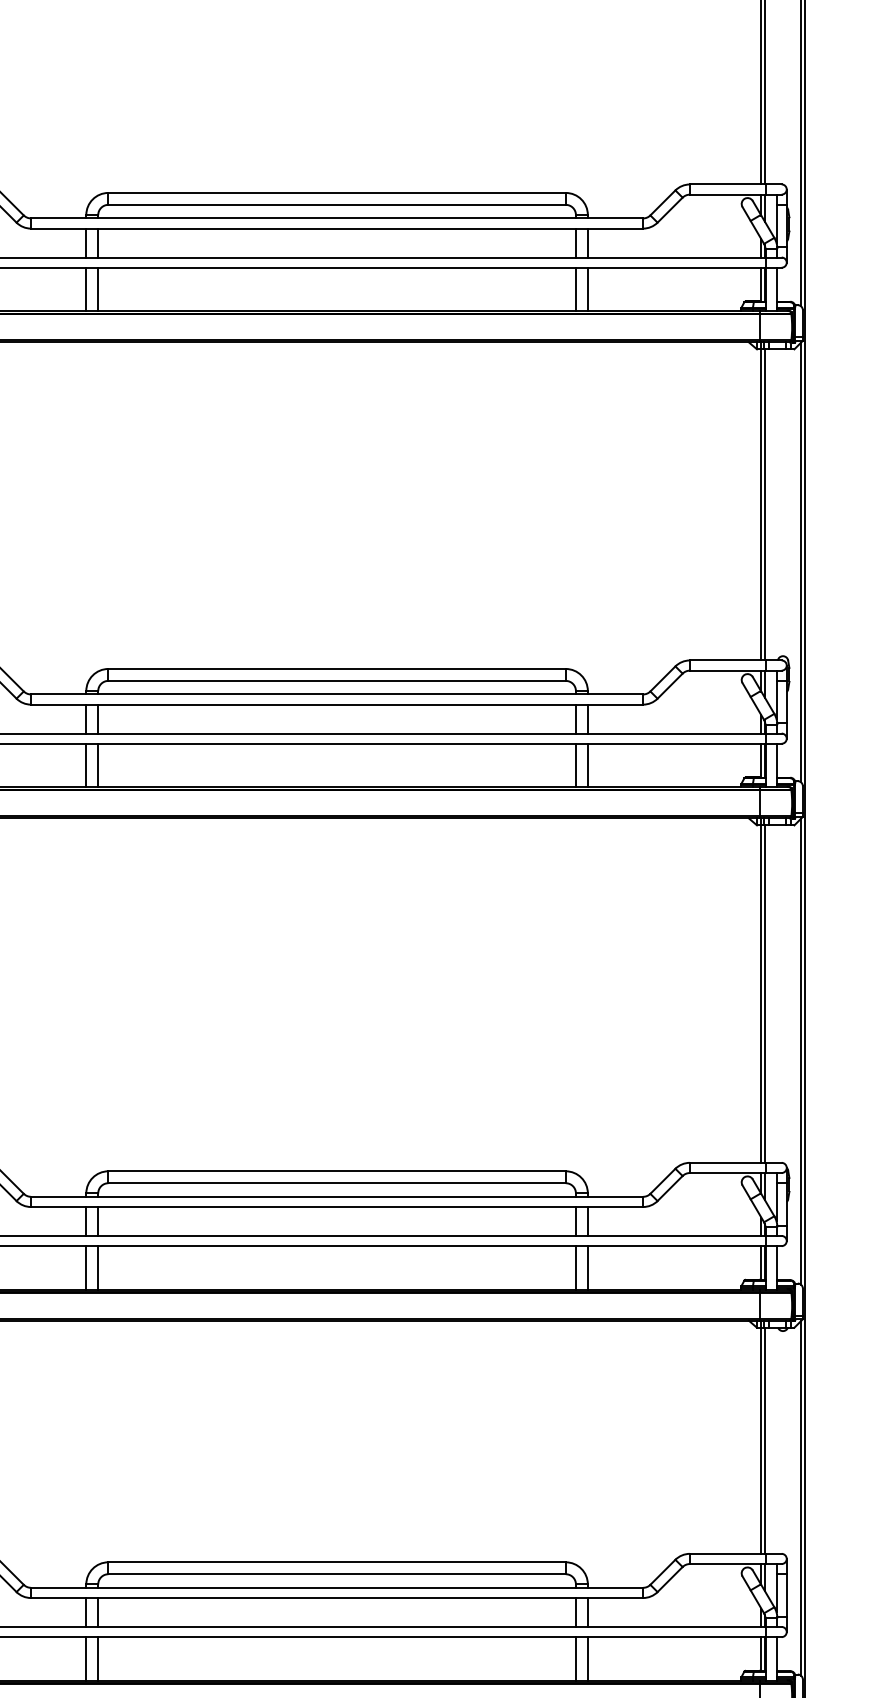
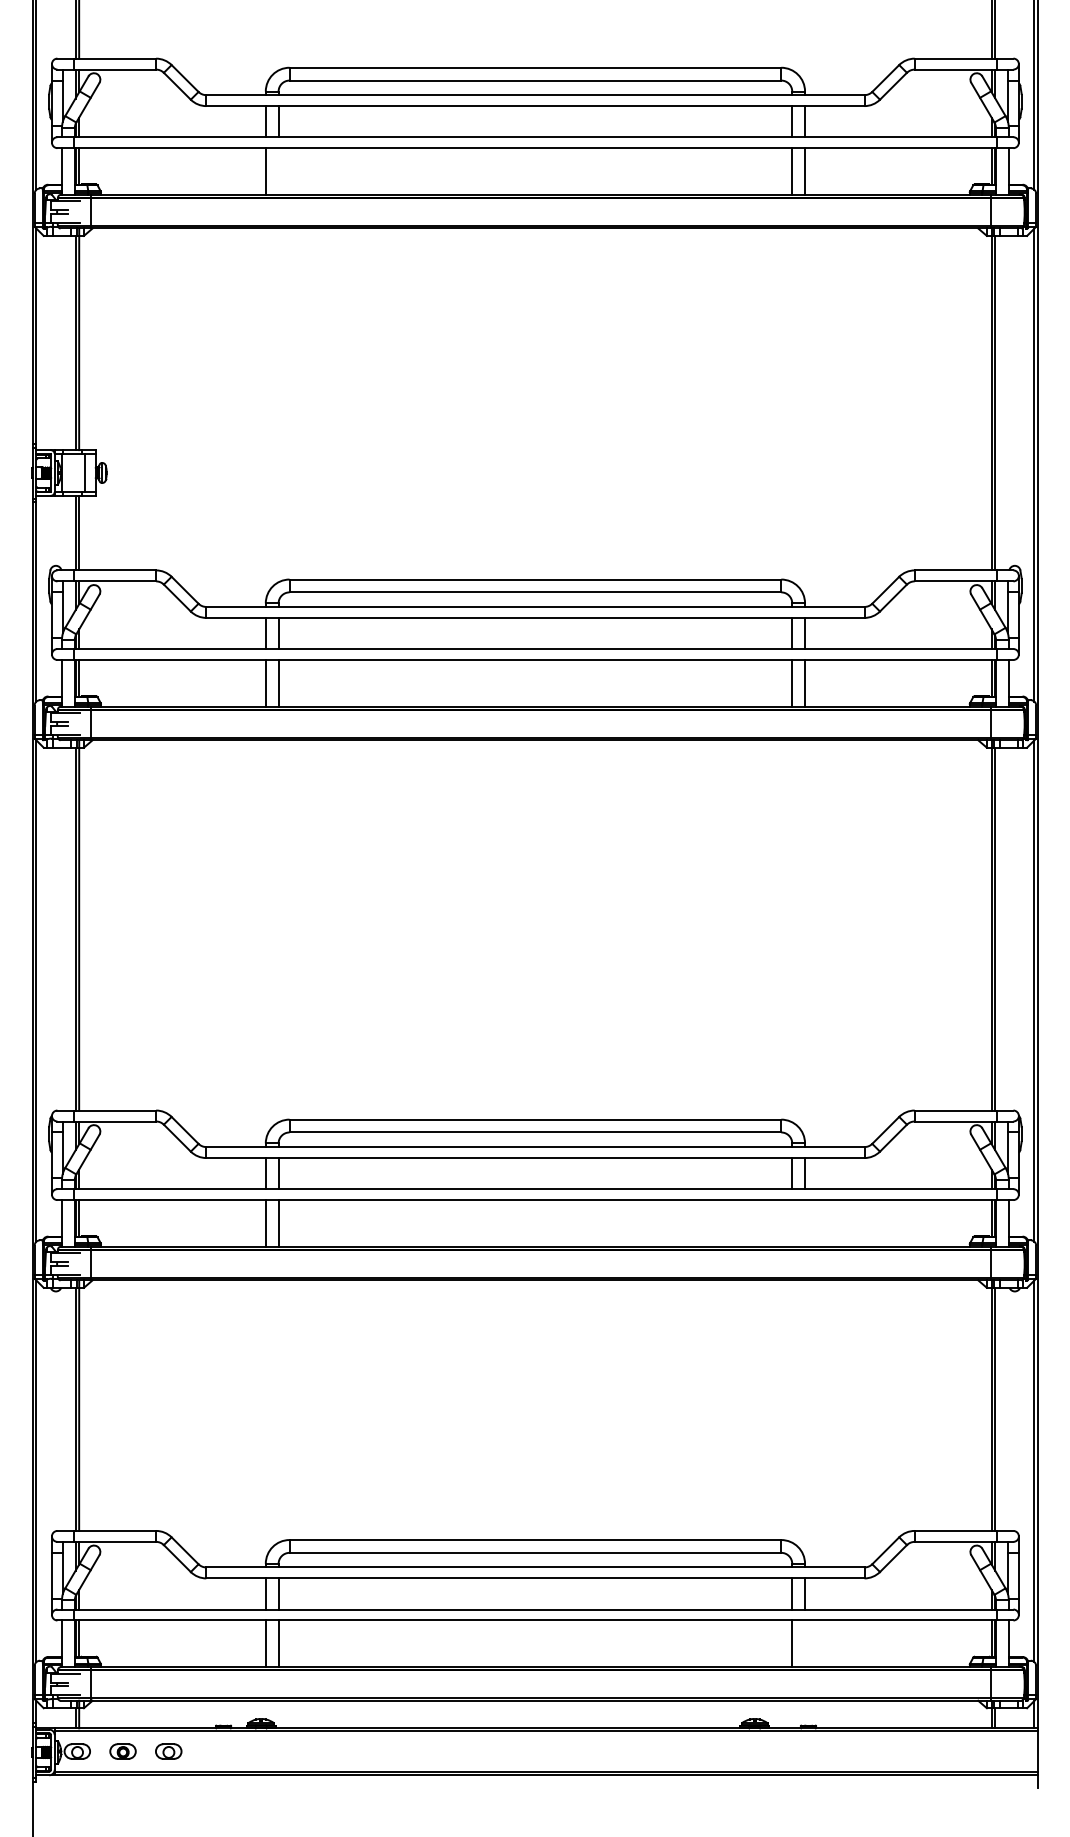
line: (98, 289) -> (278, 171), removed
line: (576, 1267) -> (792, 1223), removed
line: (588, 1267) -> (805, 1223), removed
line: (588, 1658) -> (805, 1643), removed

